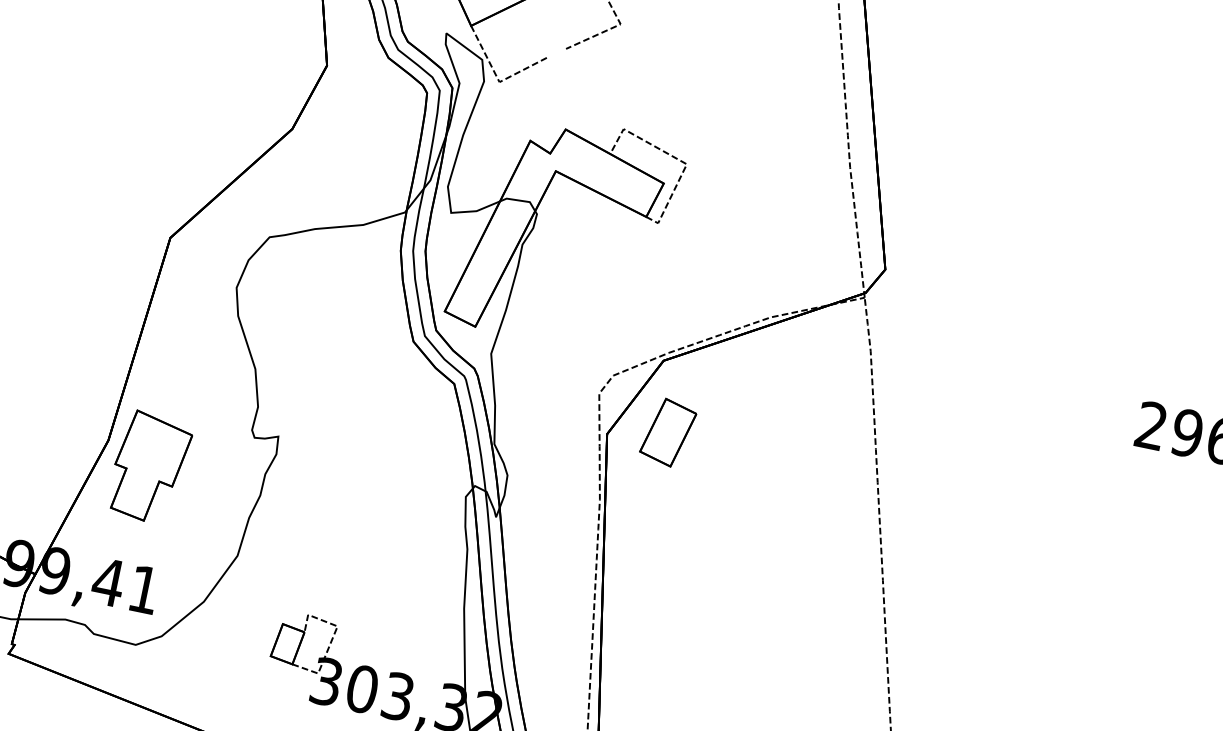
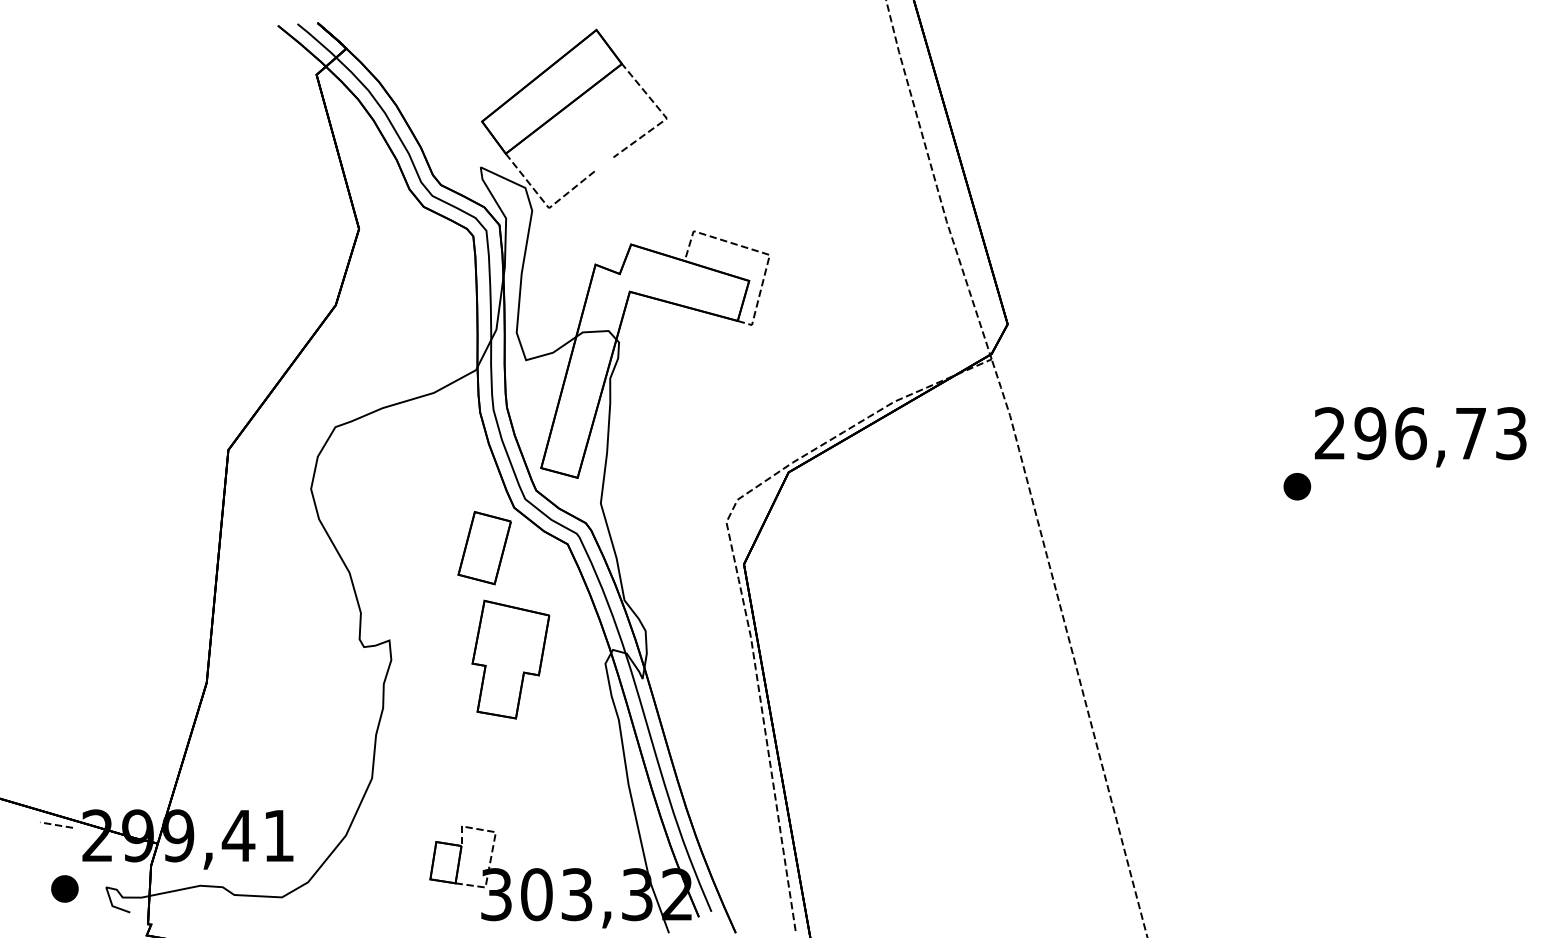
part: (667, 433) -> (484, 548), moved
part: (1112, 466) -> (1297, 486), added
part: (149, 467) -> (510, 659), moved

